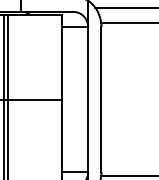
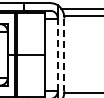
line: (87, 98) -> (57, 54), solid -> dashed
line: (101, 100) -> (64, 55), solid -> dashed

